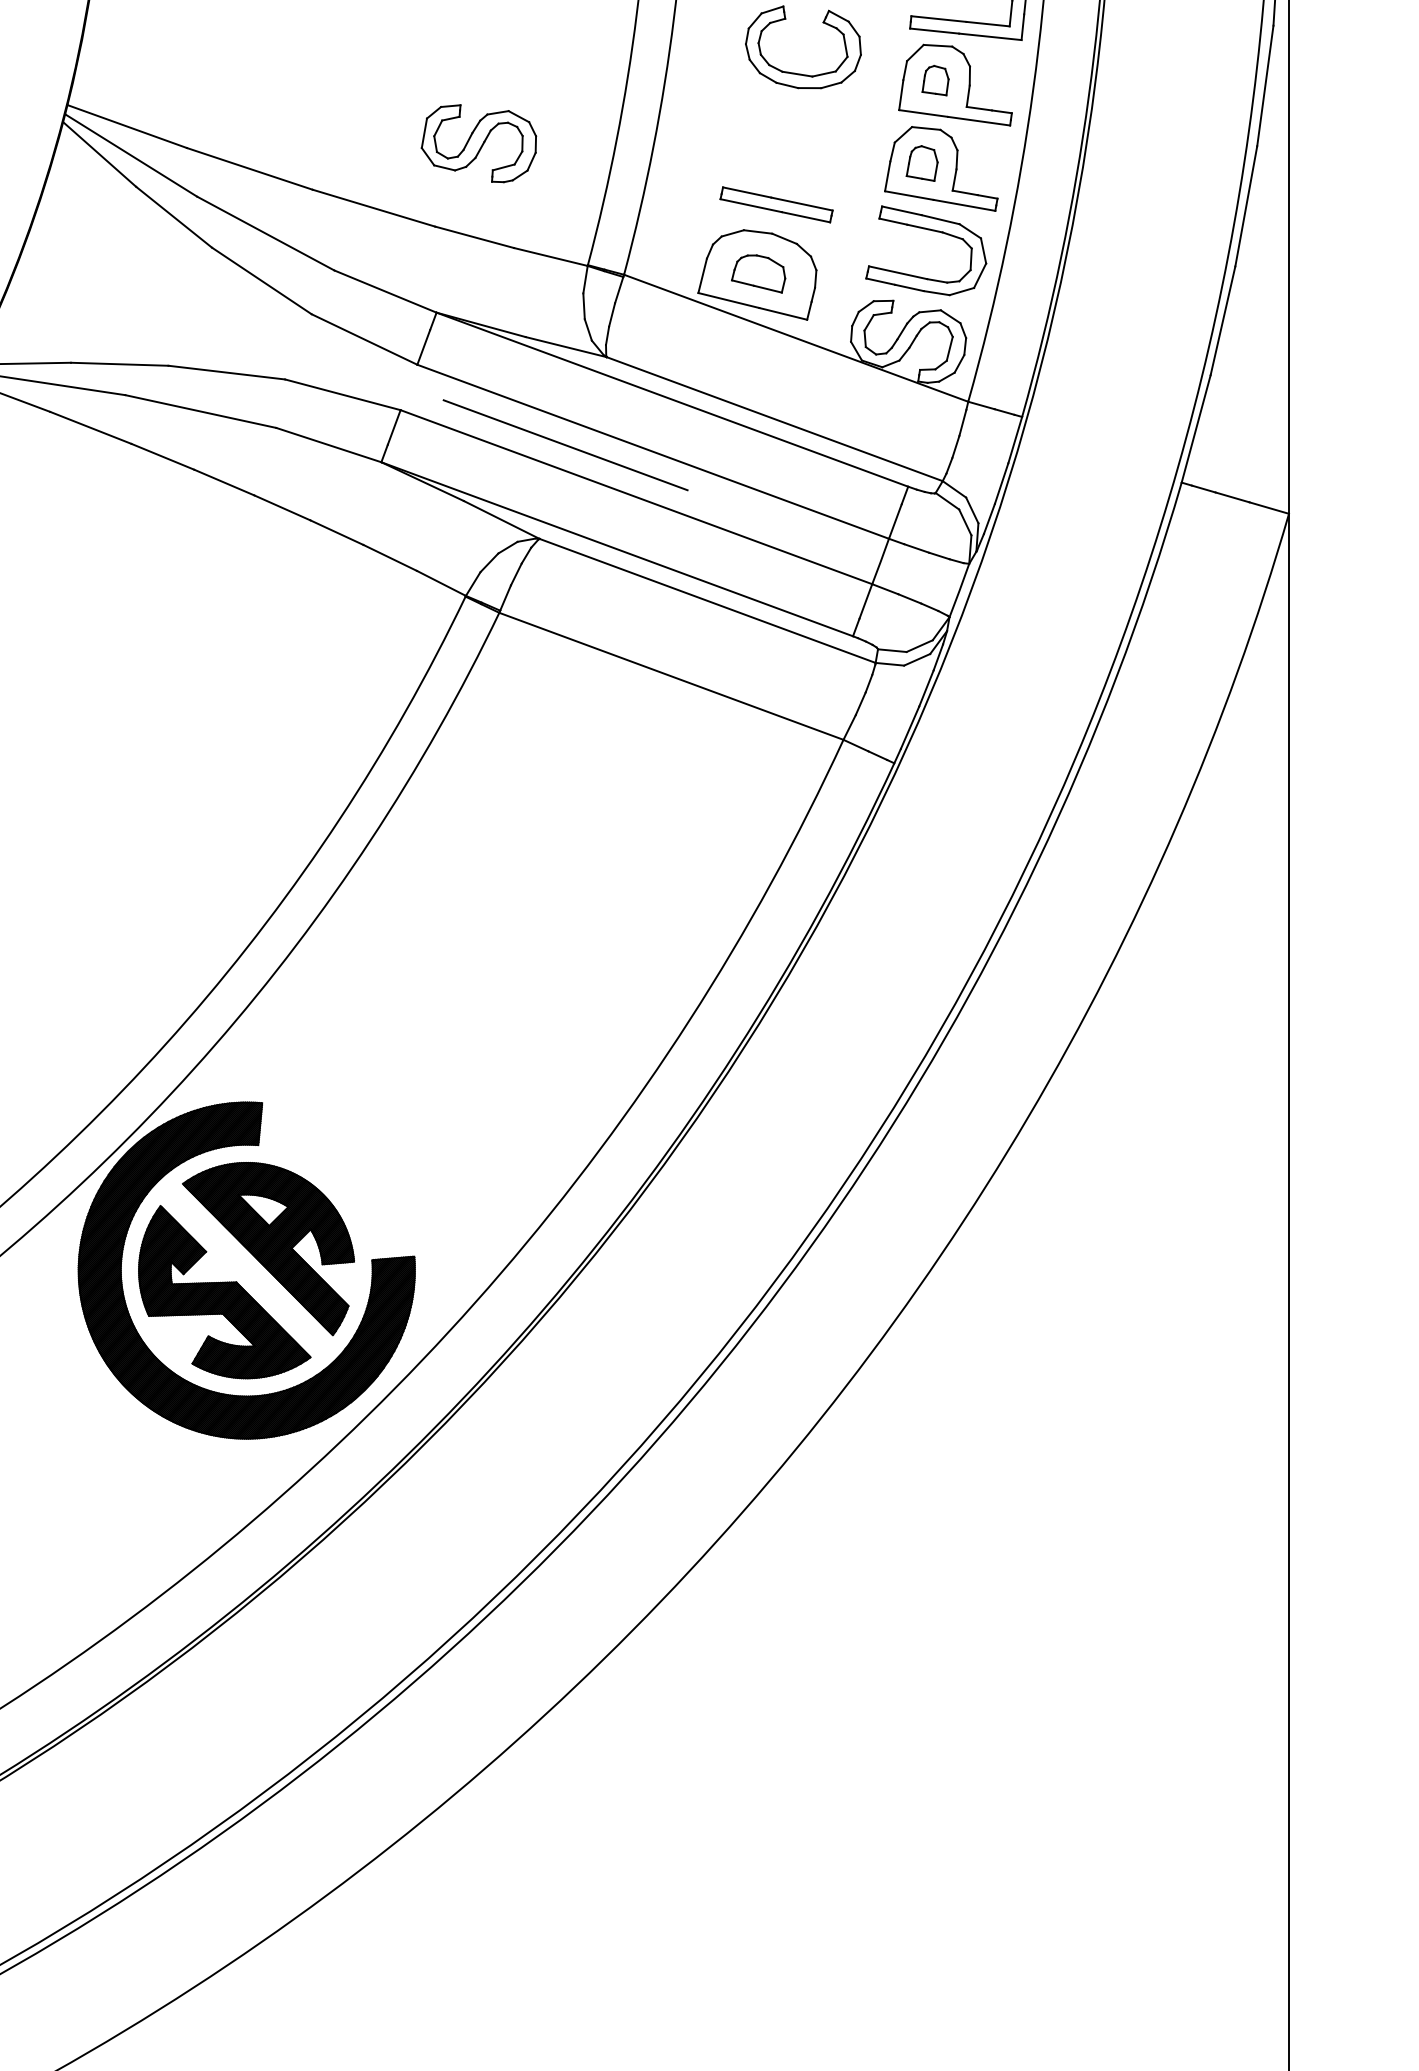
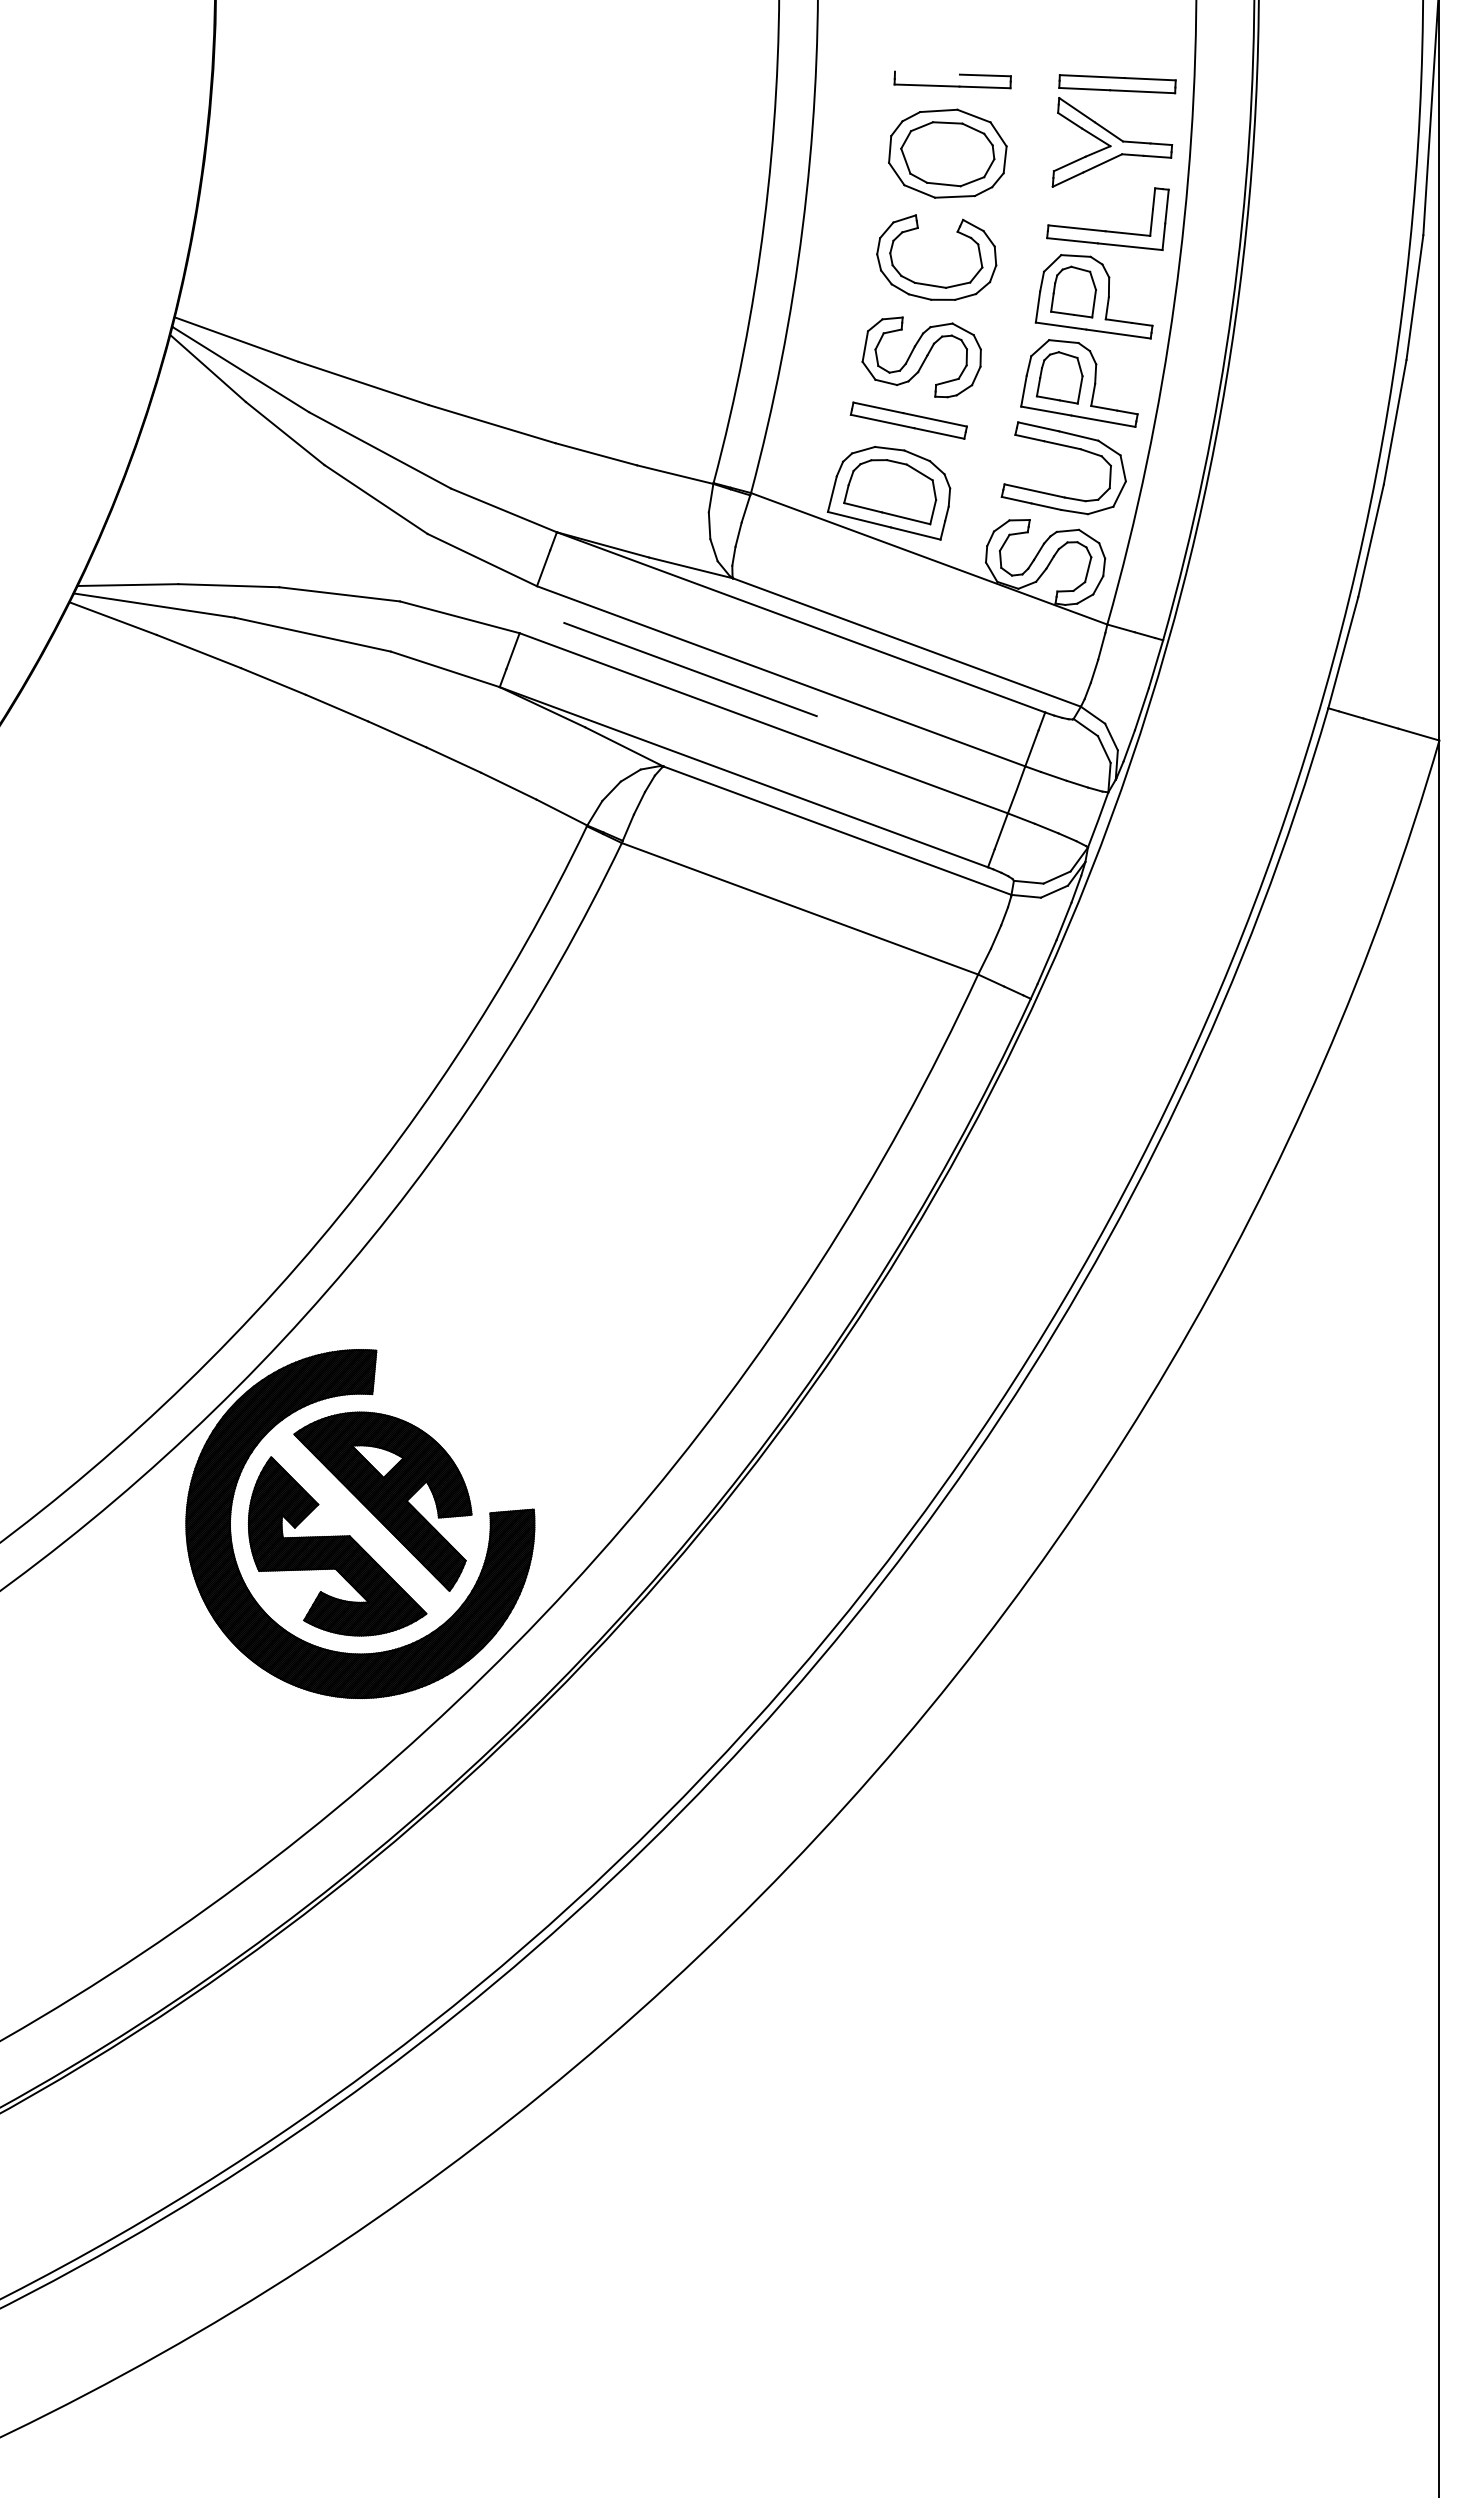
part: (935, 80) -> (1073, 291), size x1.67
part: (478, 143) -> (921, 357), moved
part: (922, 163) -> (1059, 377), size x1.43
part: (758, 274) -> (890, 492), size x1.67

